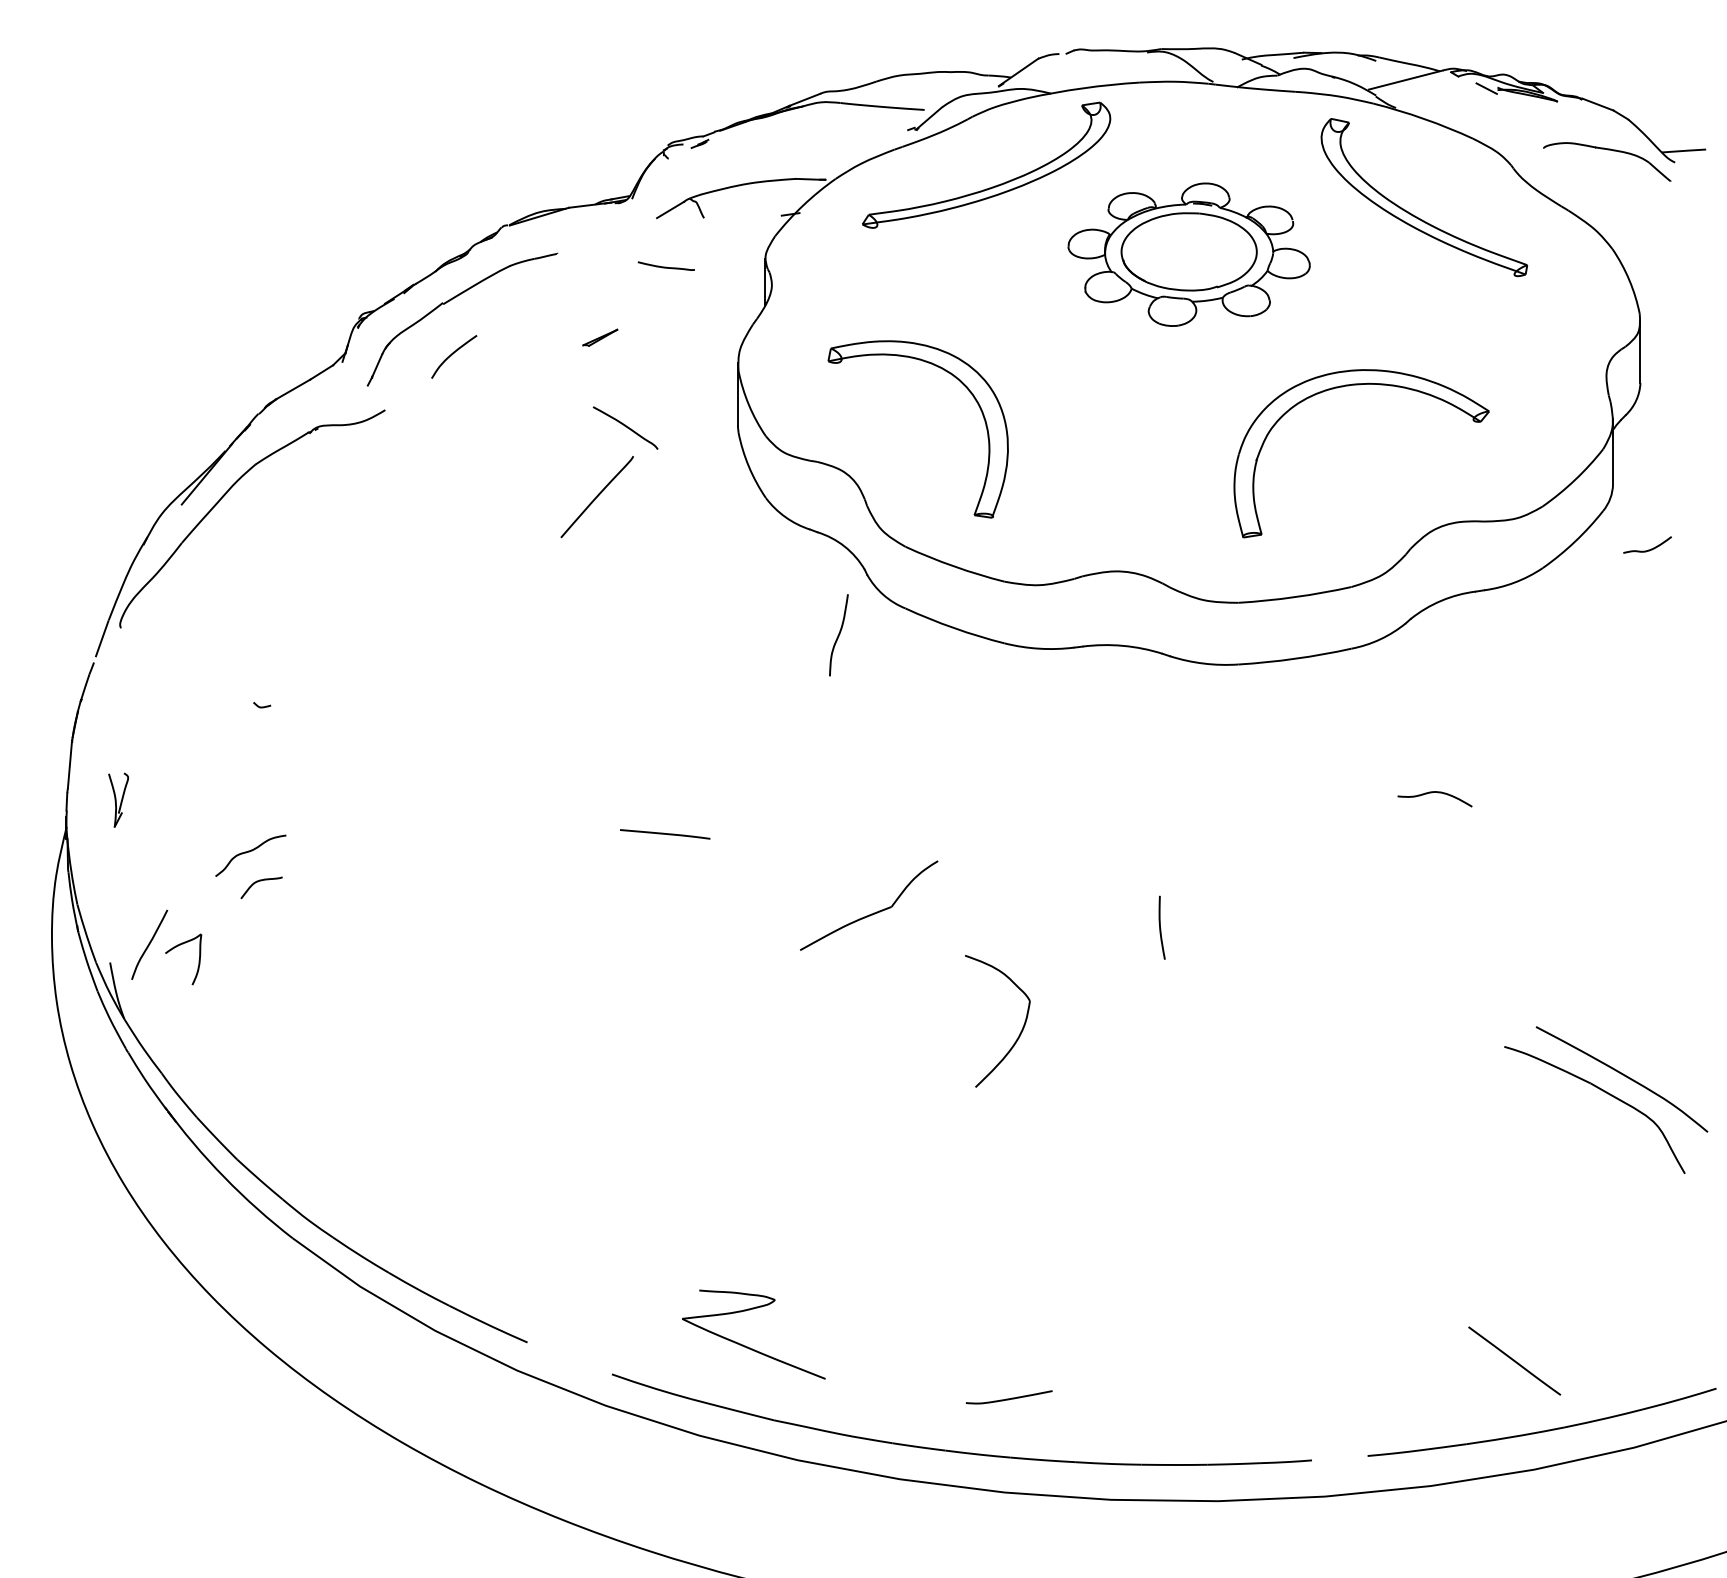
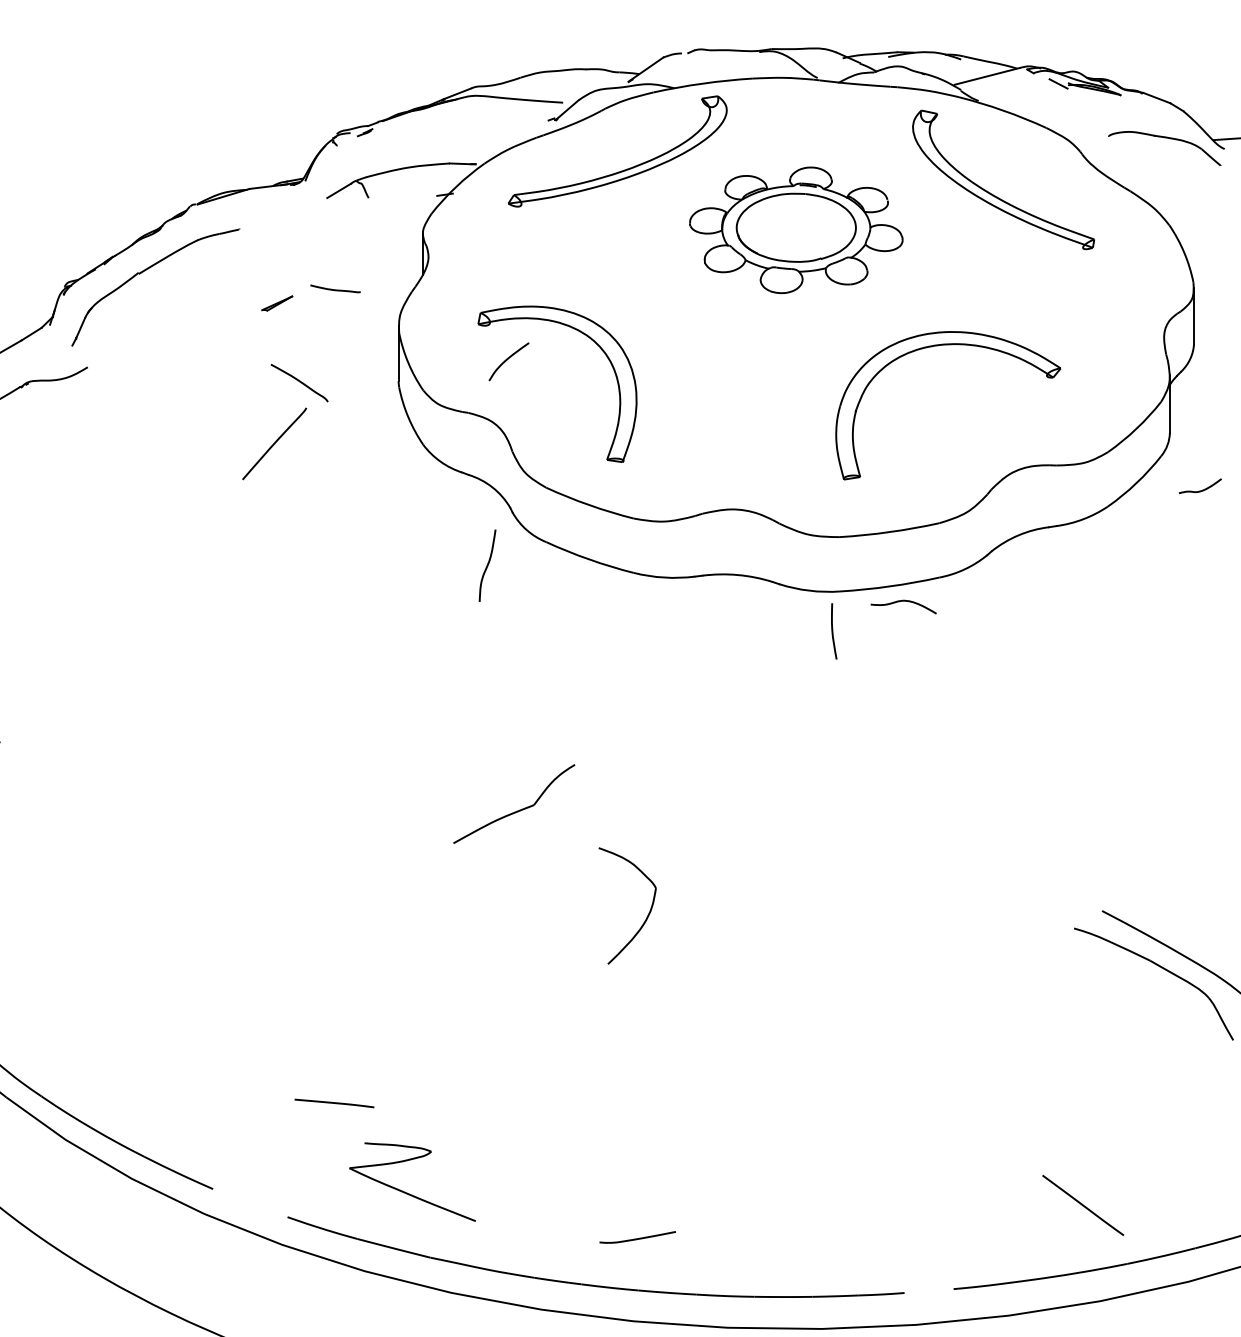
curve: (665, 266) -> (334, 289), moved
curve: (453, 354) -> (508, 359), moved
curve: (1432, 793) -> (901, 602), moved
line: (665, 834) -> (334, 1103), moved
curve: (1160, 927) -> (832, 631), moved

